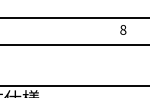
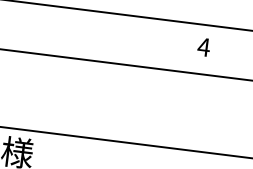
text: (123, 29) -> (204, 46), 8 -> 4

